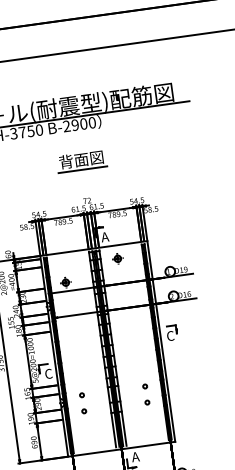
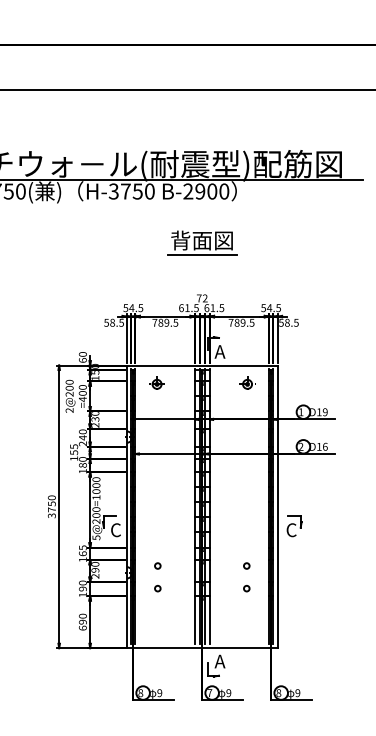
part: (117, 257) -> (247, 382), moved
part: (65, 281) -> (156, 382), moved
part: (172, 333) -> (294, 526), moved

